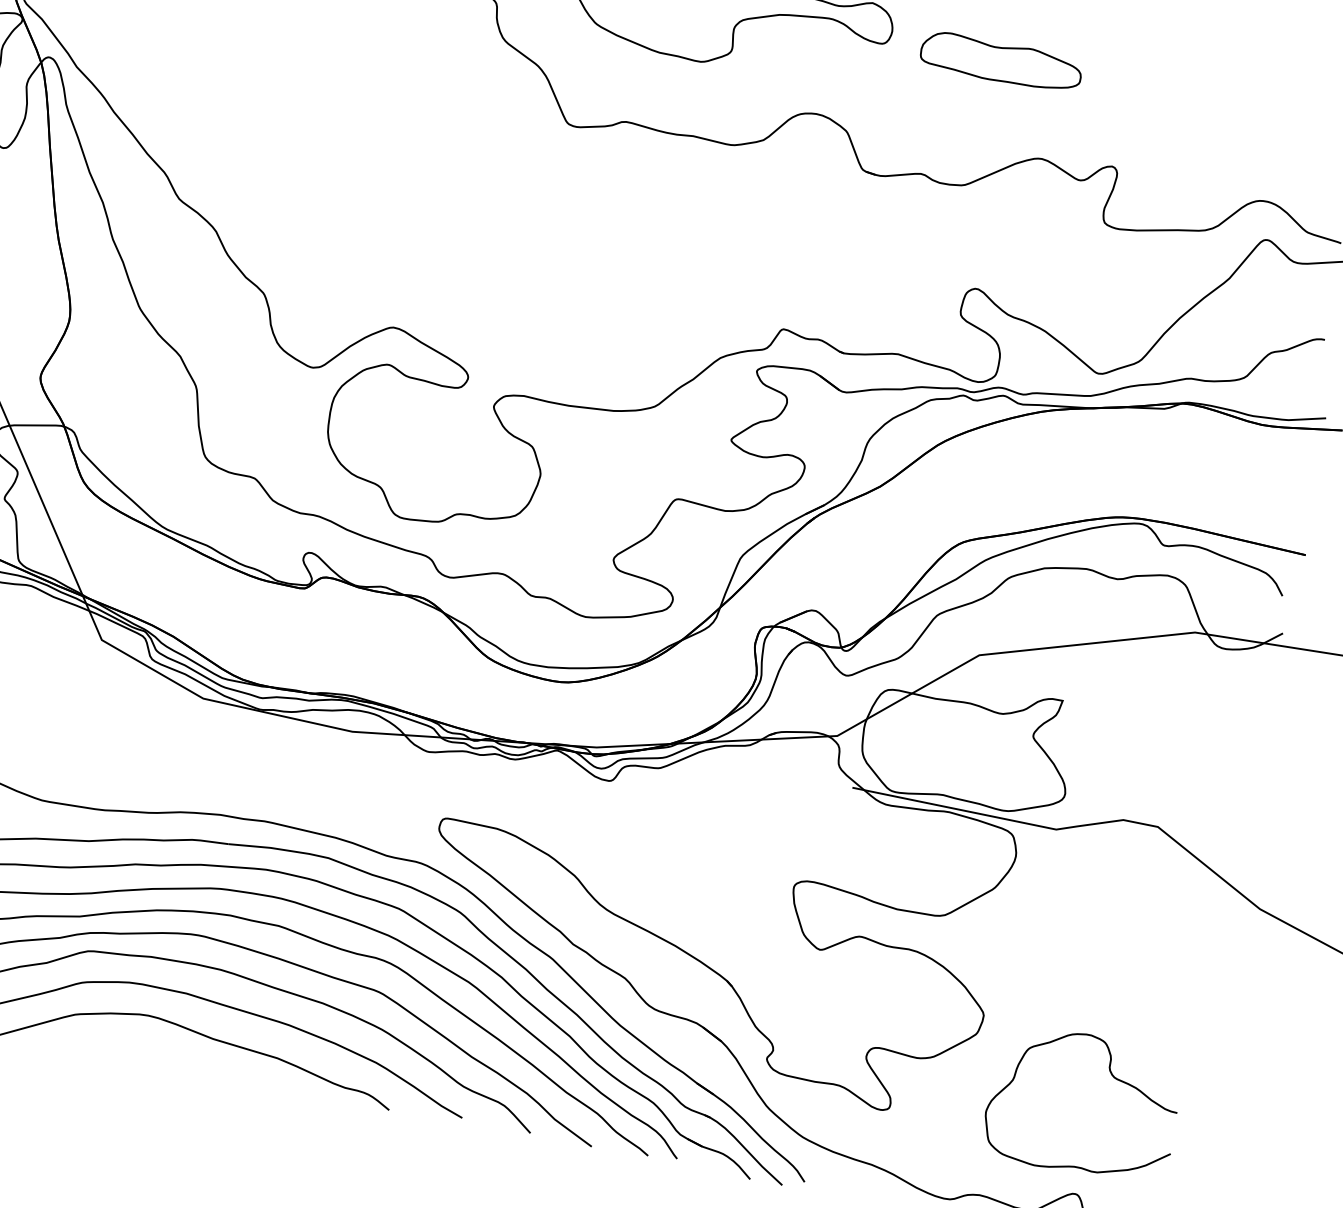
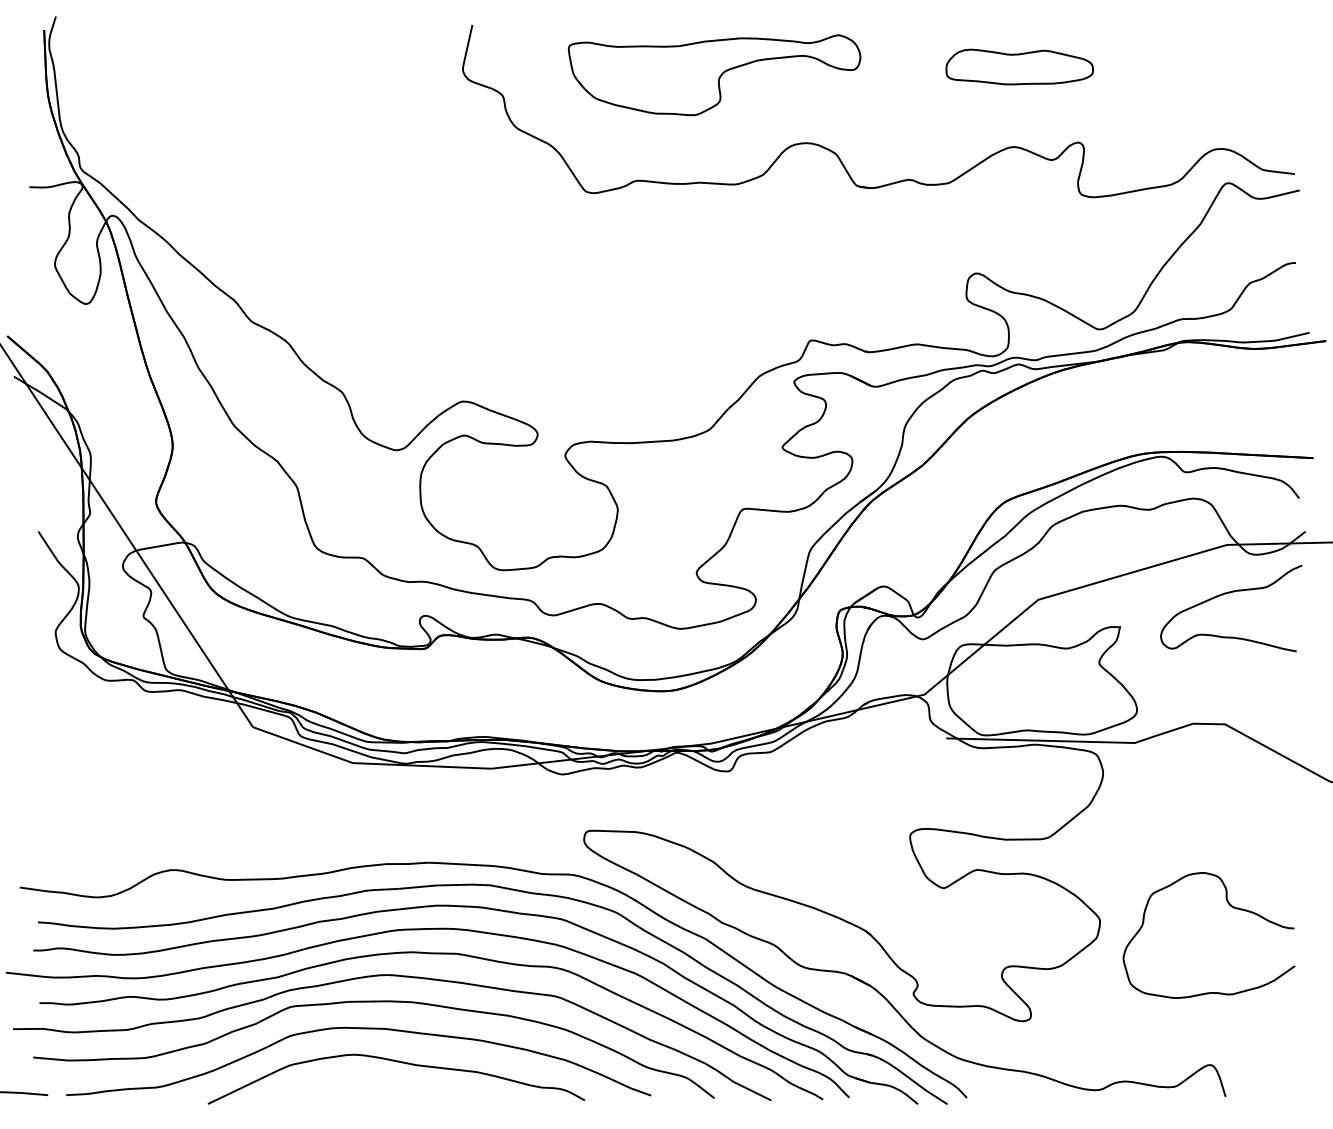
part: (1001, 61) -> (1019, 66), moved
curve: (1184, 686) -> (1226, 594), added
curve: (1113, 1077) -> (1231, 907), moved

